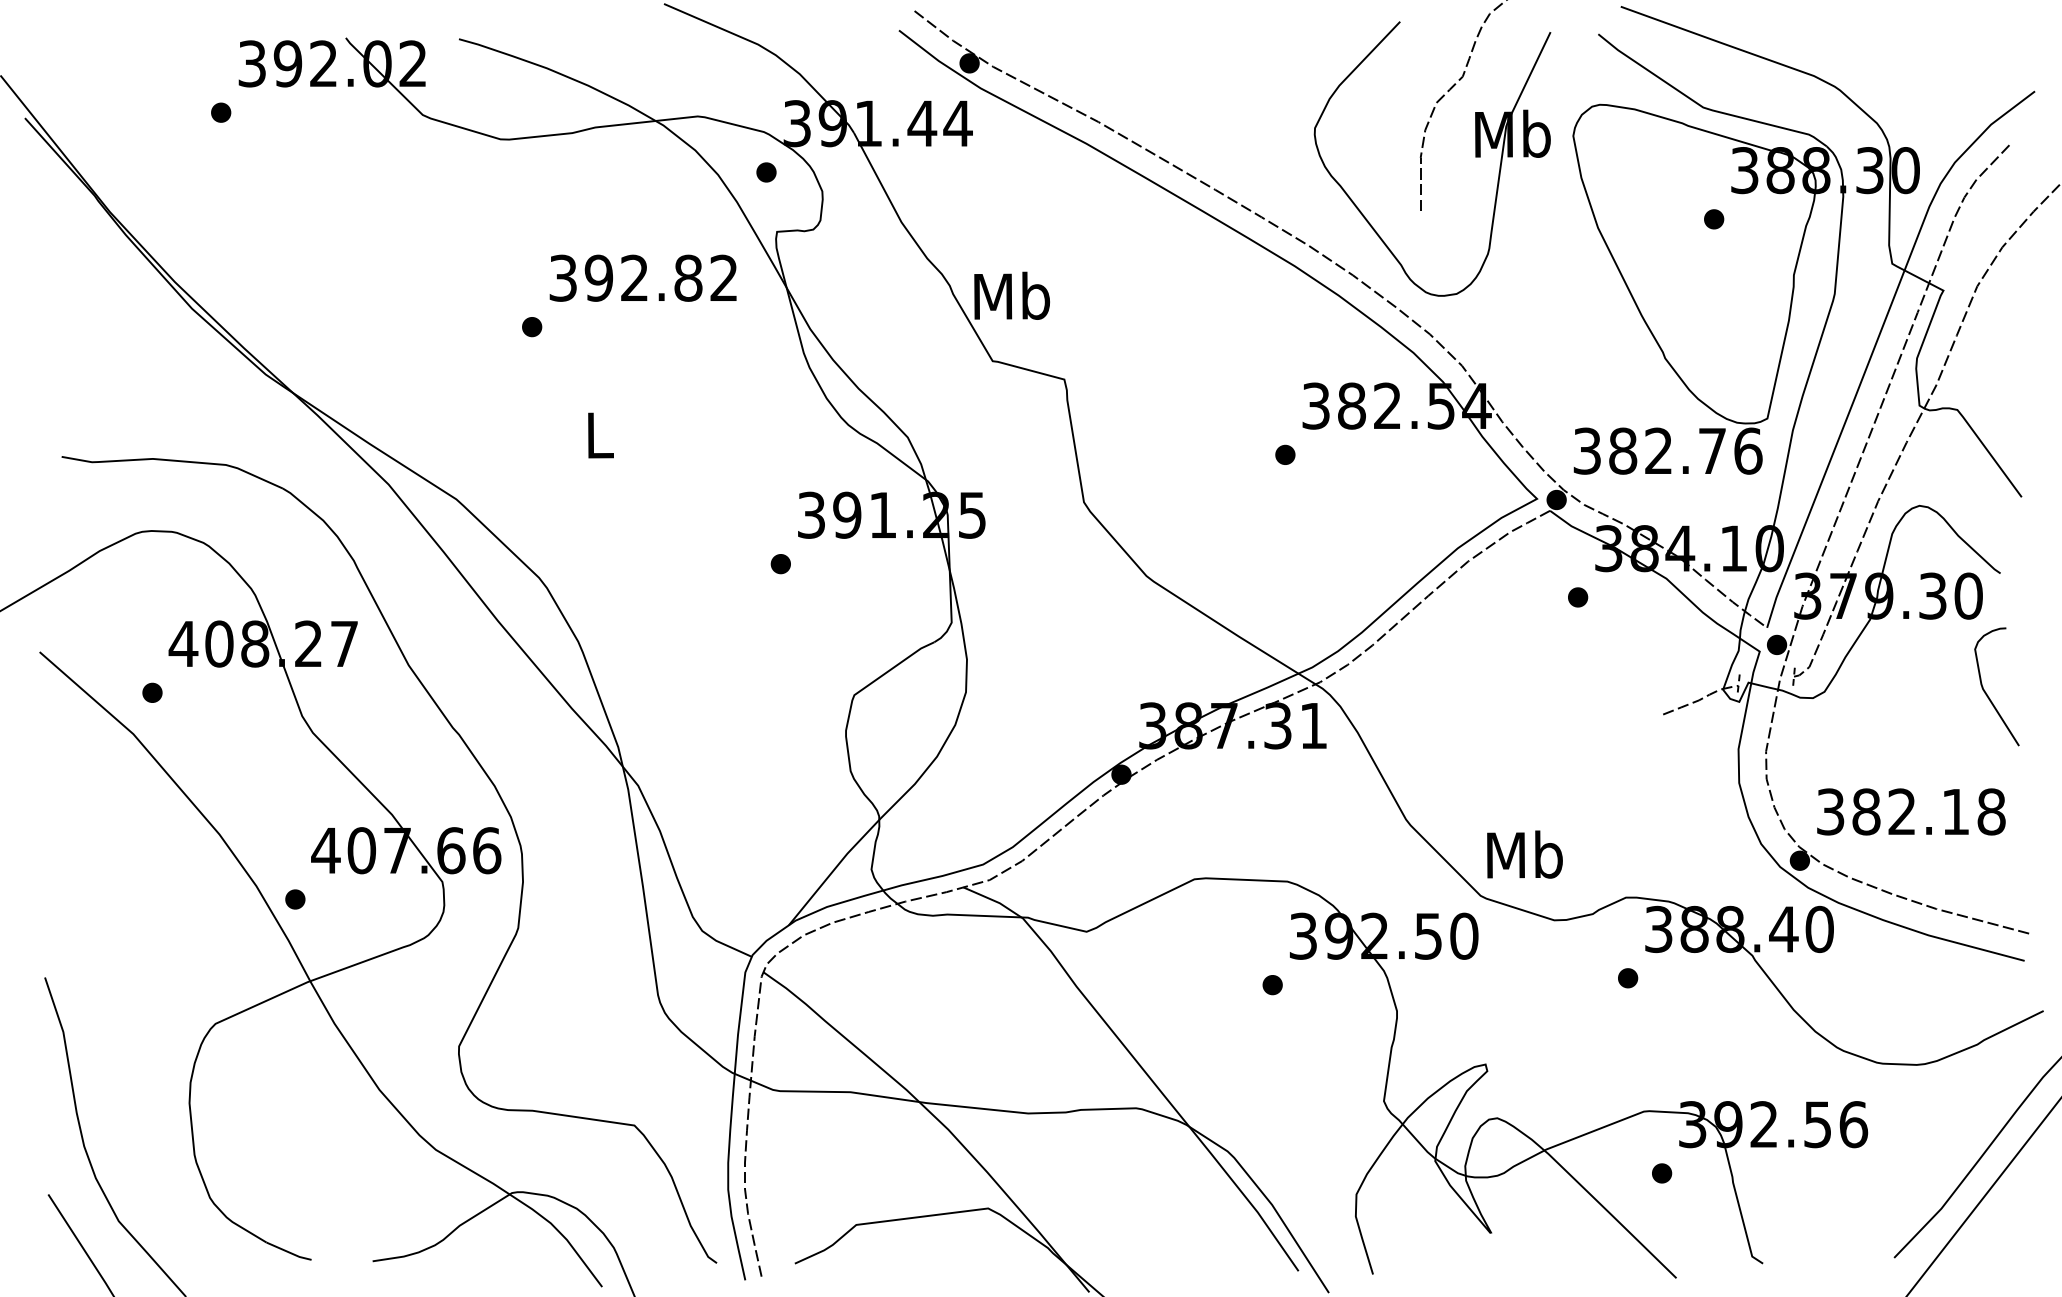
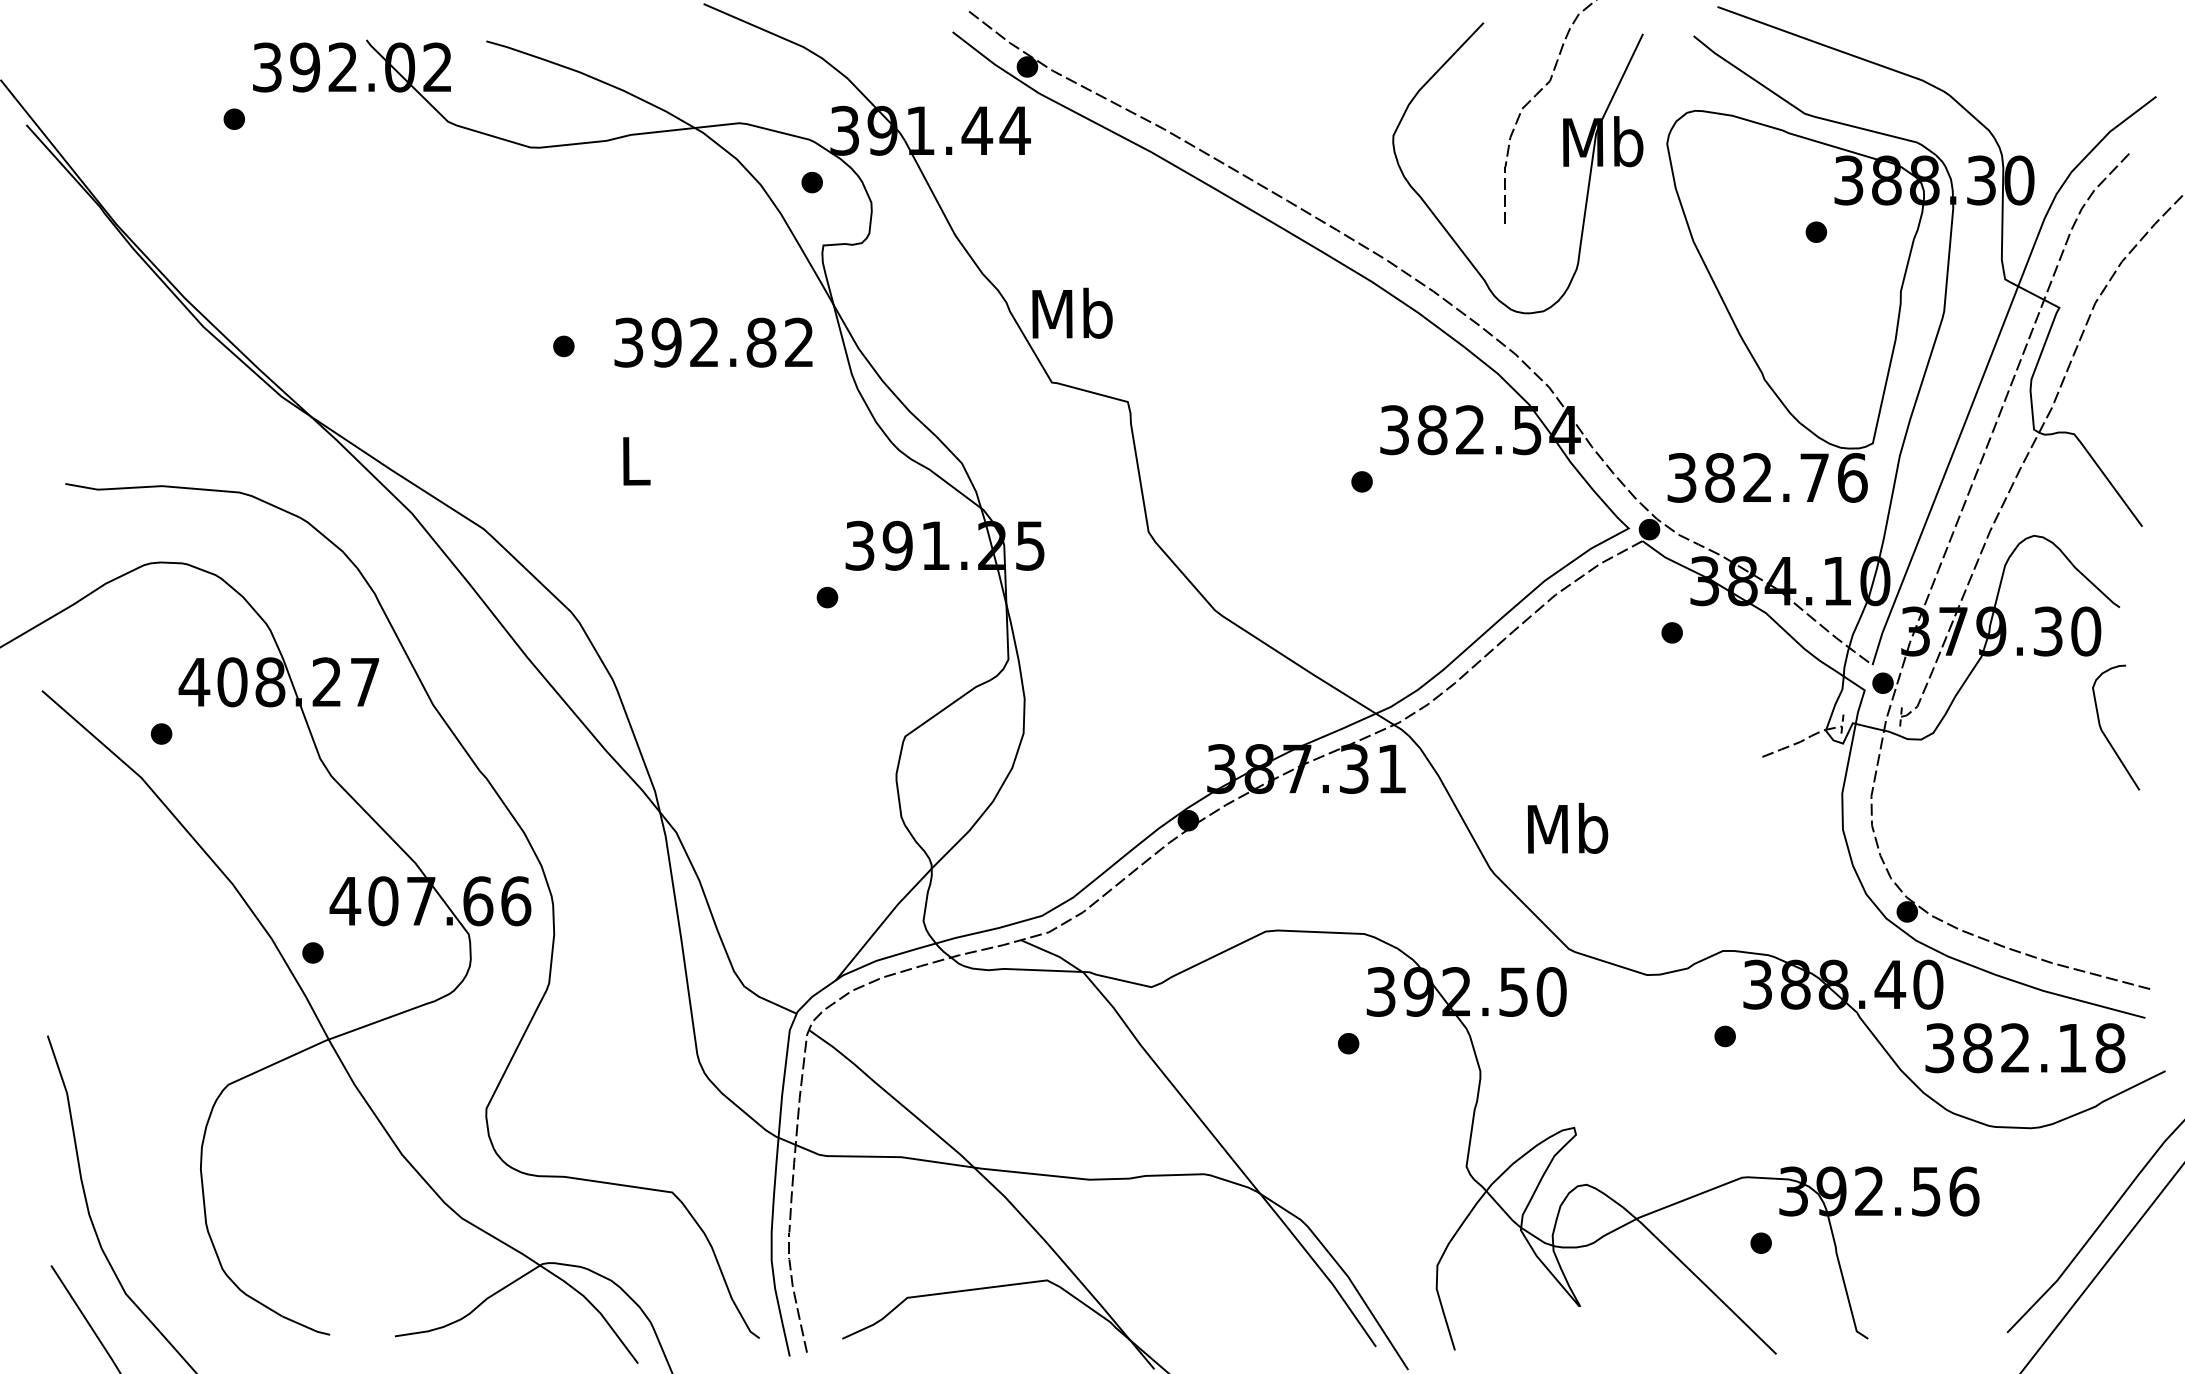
text: (643, 278) -> (713, 342), moved
text: (1911, 812) -> (2025, 1048), moved
text: (1524, 853) -> (1567, 827), moved

